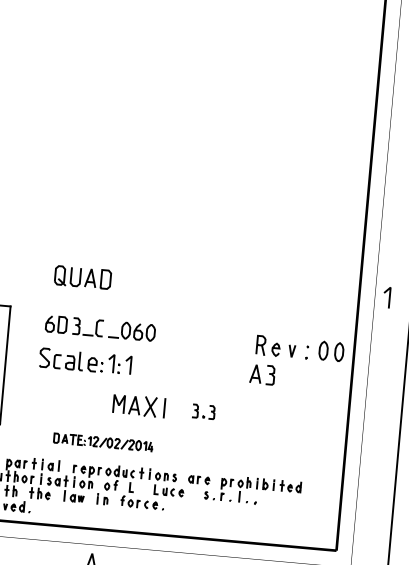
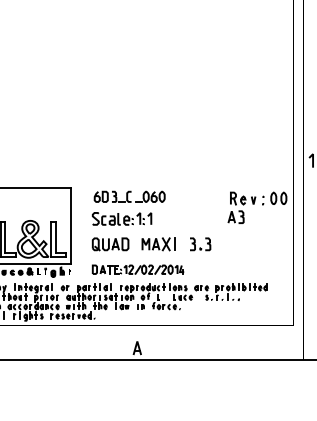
part: (82, 277) -> (110, 244), moved
part: (203, 412) -> (200, 244), size x1.43
part: (102, 442) -> (137, 269), size x1.43

